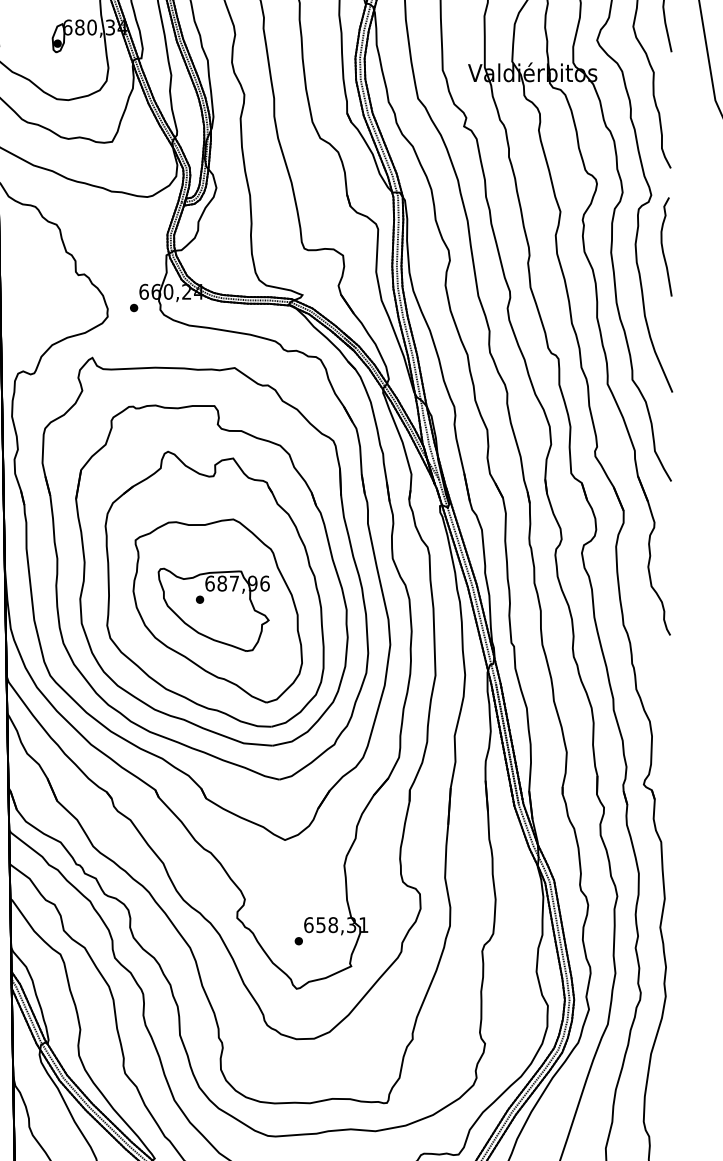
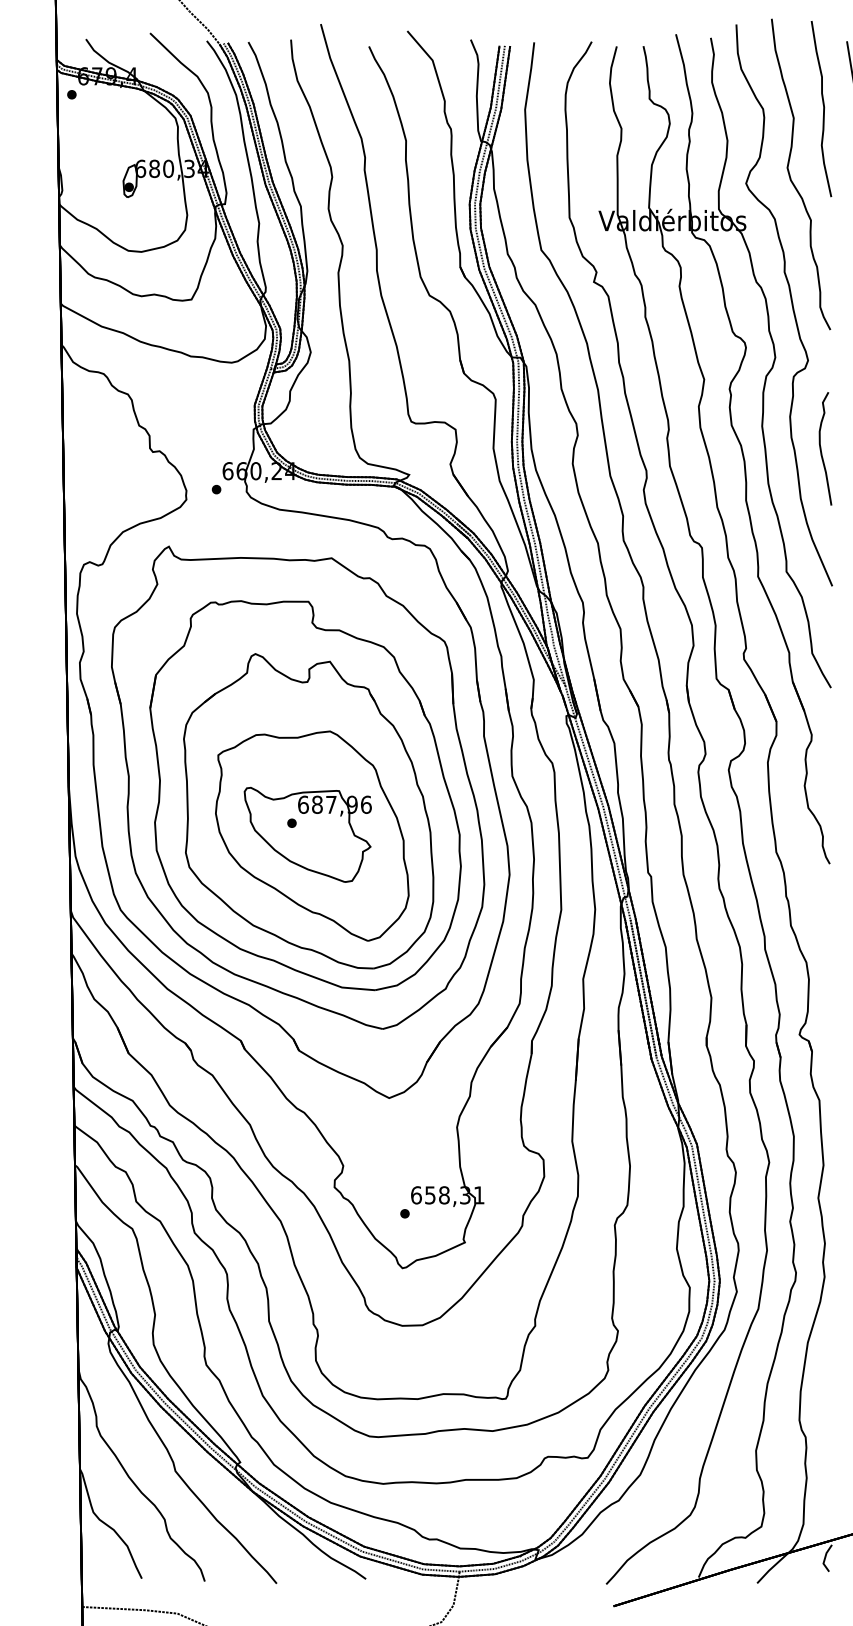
curve: (663, 246) -> (821, 448), moved

